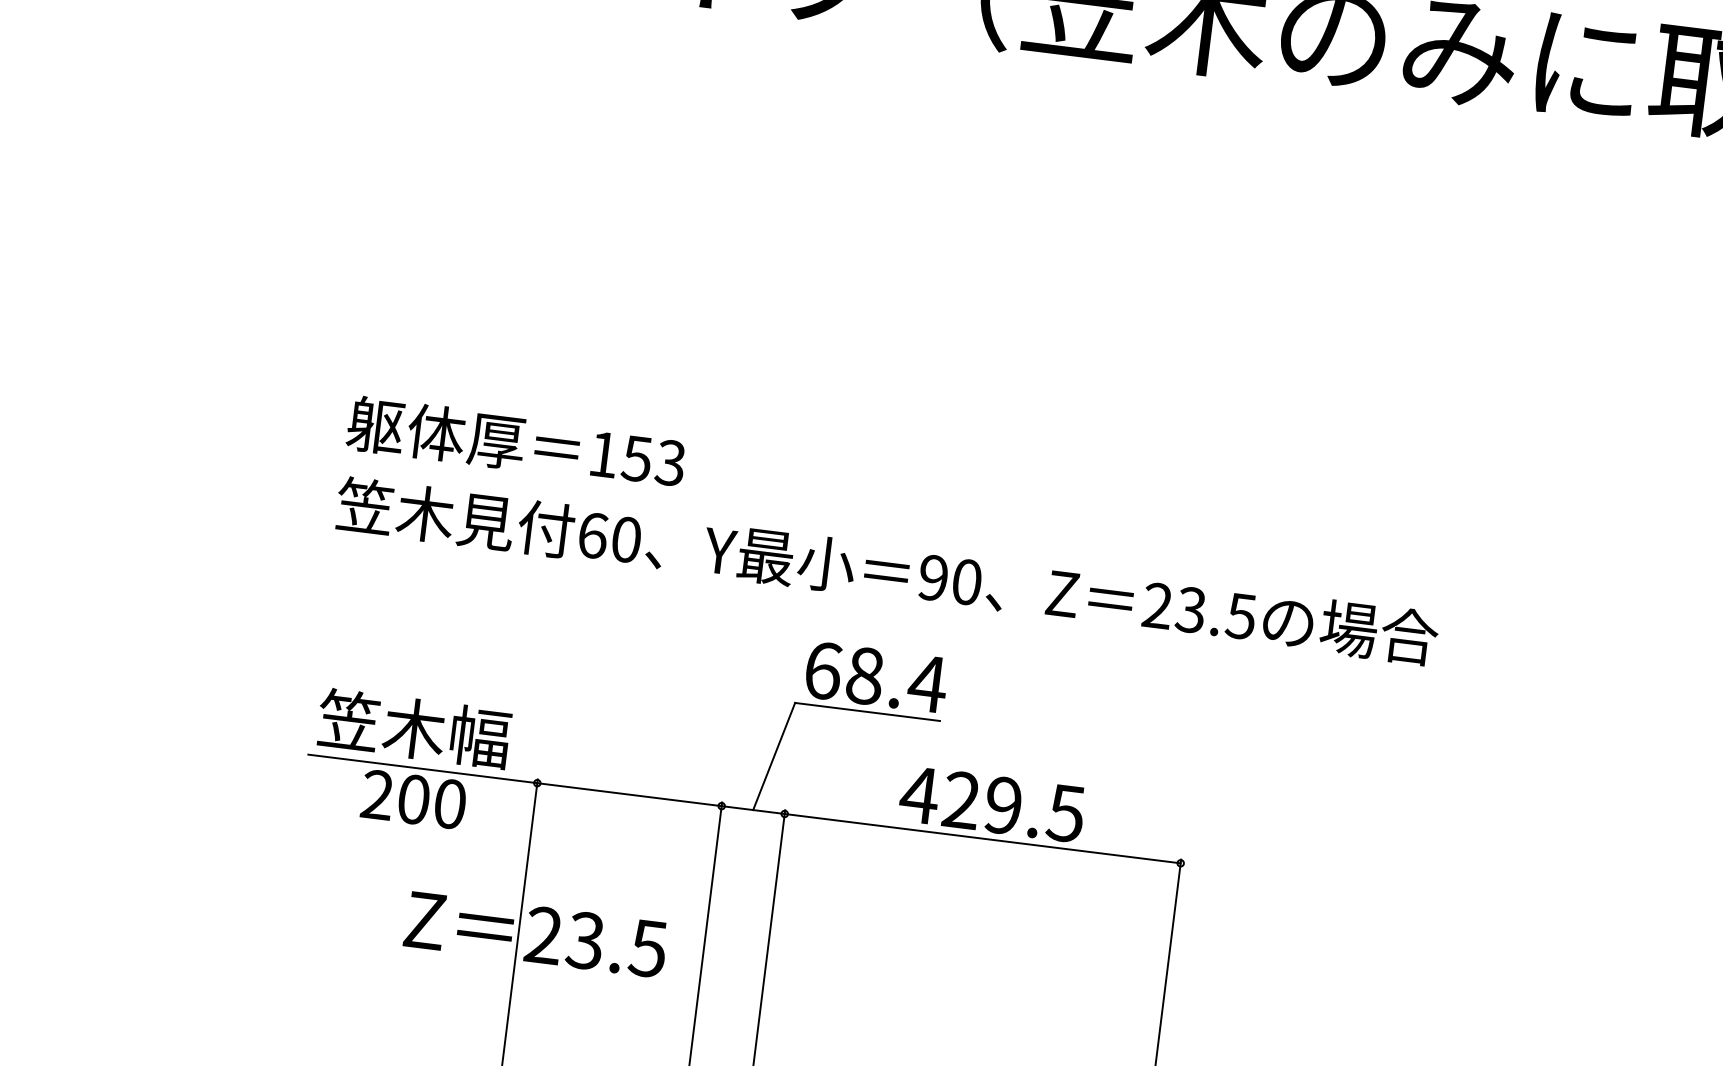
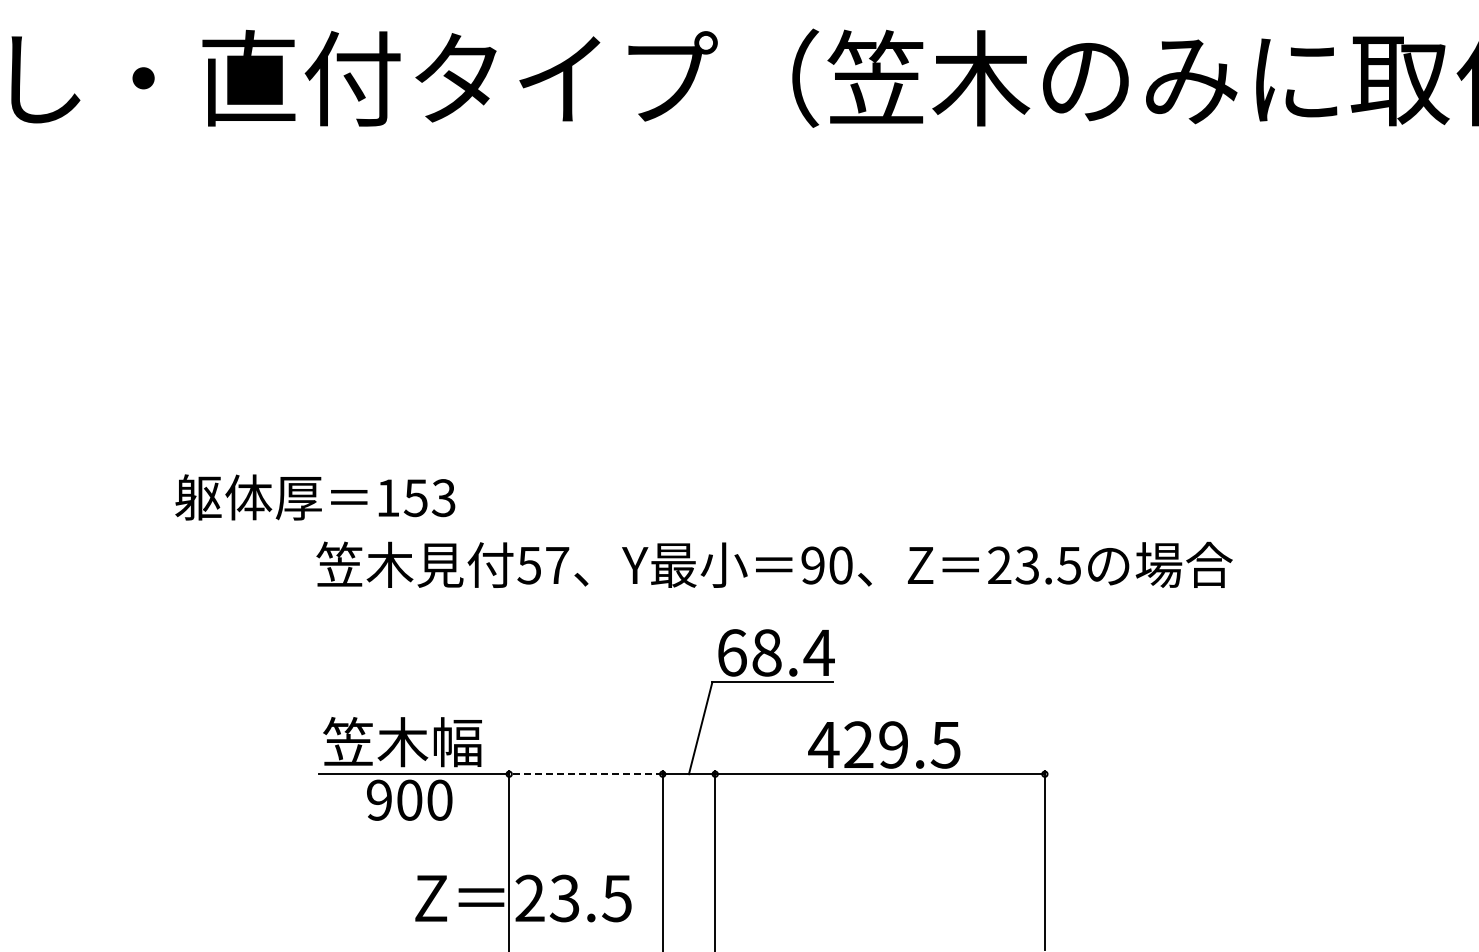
text: (516, 443) -> (315, 497), moved
text: (609, 537) -> (543, 565), 60 -> 57
line: (628, 794) -> (585, 774), solid -> dashed
text: (377, 795) -> (379, 800), 200 -> 900

